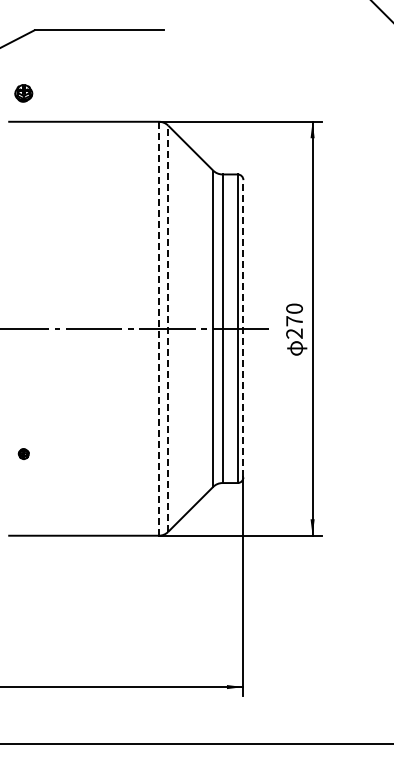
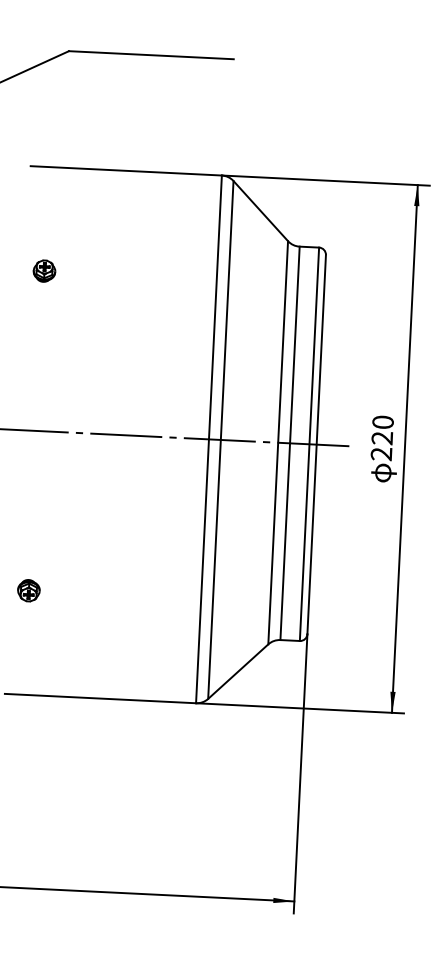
part: (23, 93) -> (44, 271), moved
text: (294, 321) -> (382, 438), 270 -> 220
line: (158, 328) -> (208, 439), dashed -> solid
line: (168, 328) -> (221, 439), dashed -> solid
line: (243, 328) -> (316, 444), dashed -> solid
part: (23, 453) -> (28, 589), size x1.67

